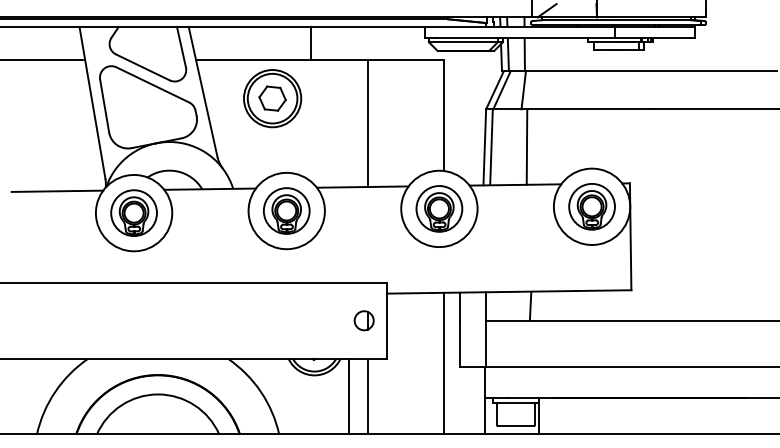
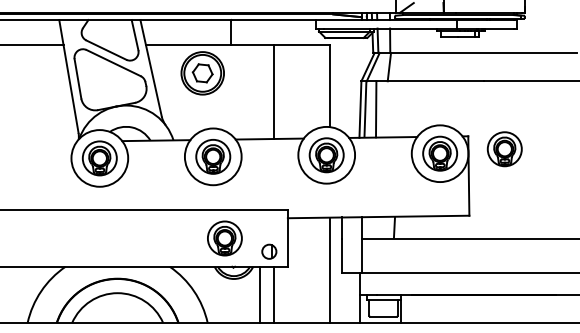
line: (526, 146) -> (375, 108), moved
line: (57, 190) -> (42, 141), removed
part: (678, 200) -> (504, 149), added
part: (302, 320) -> (224, 238), added
part: (363, 320) -> (268, 251), moved

